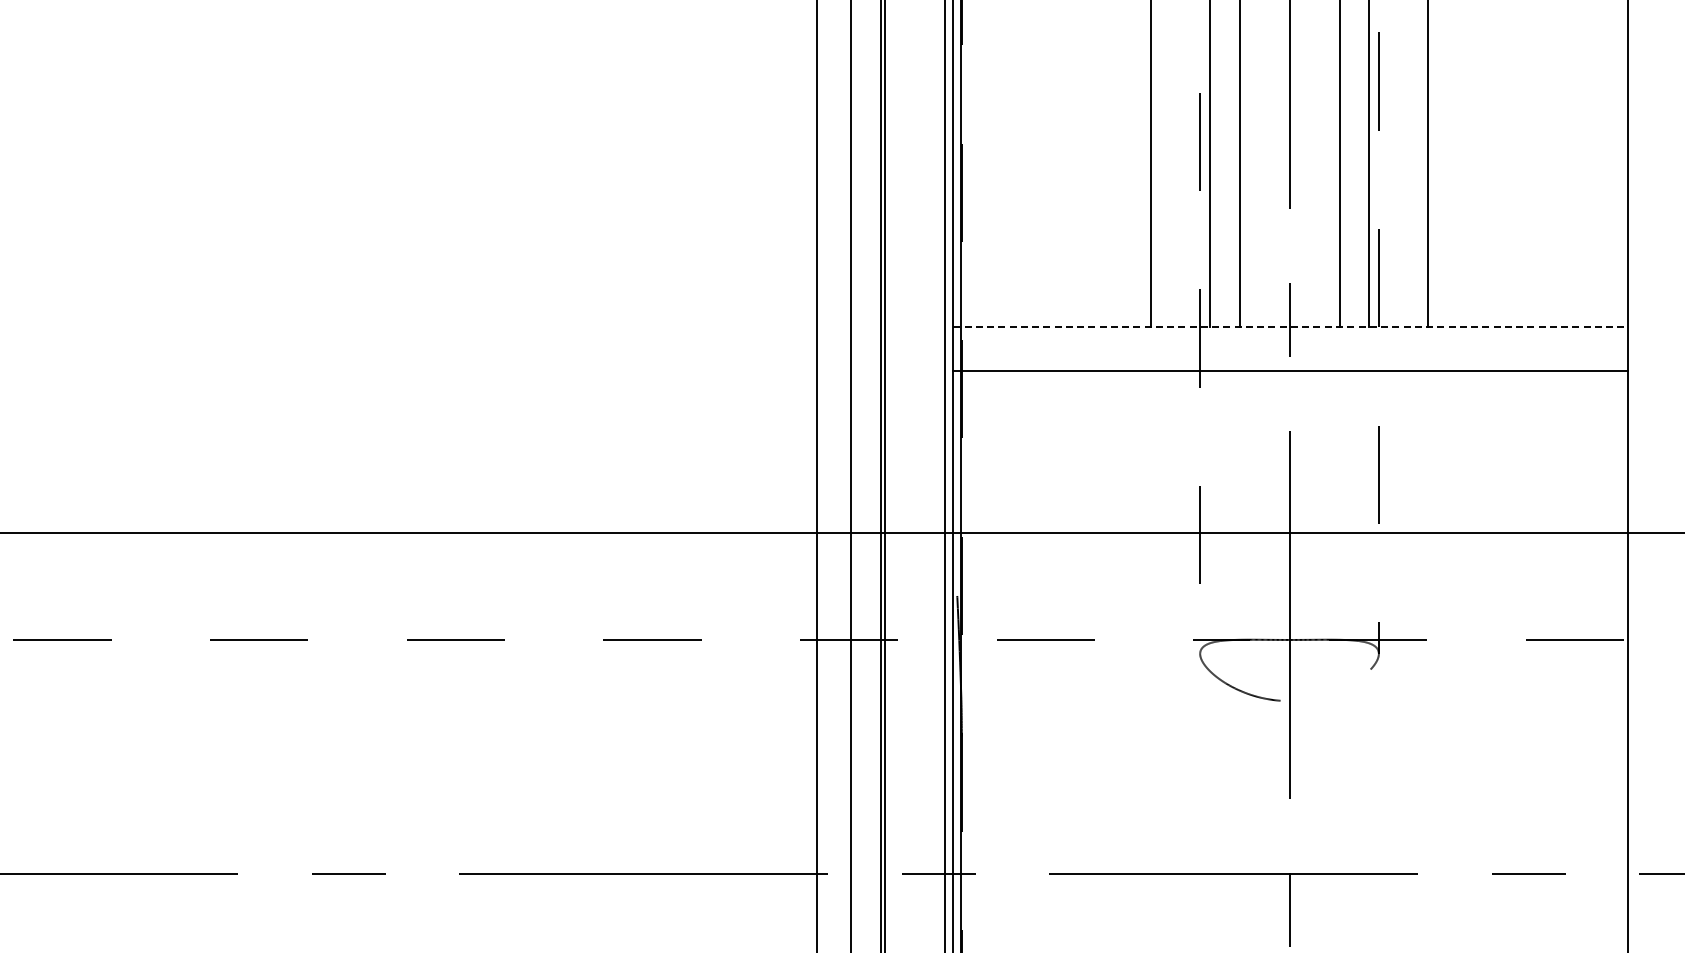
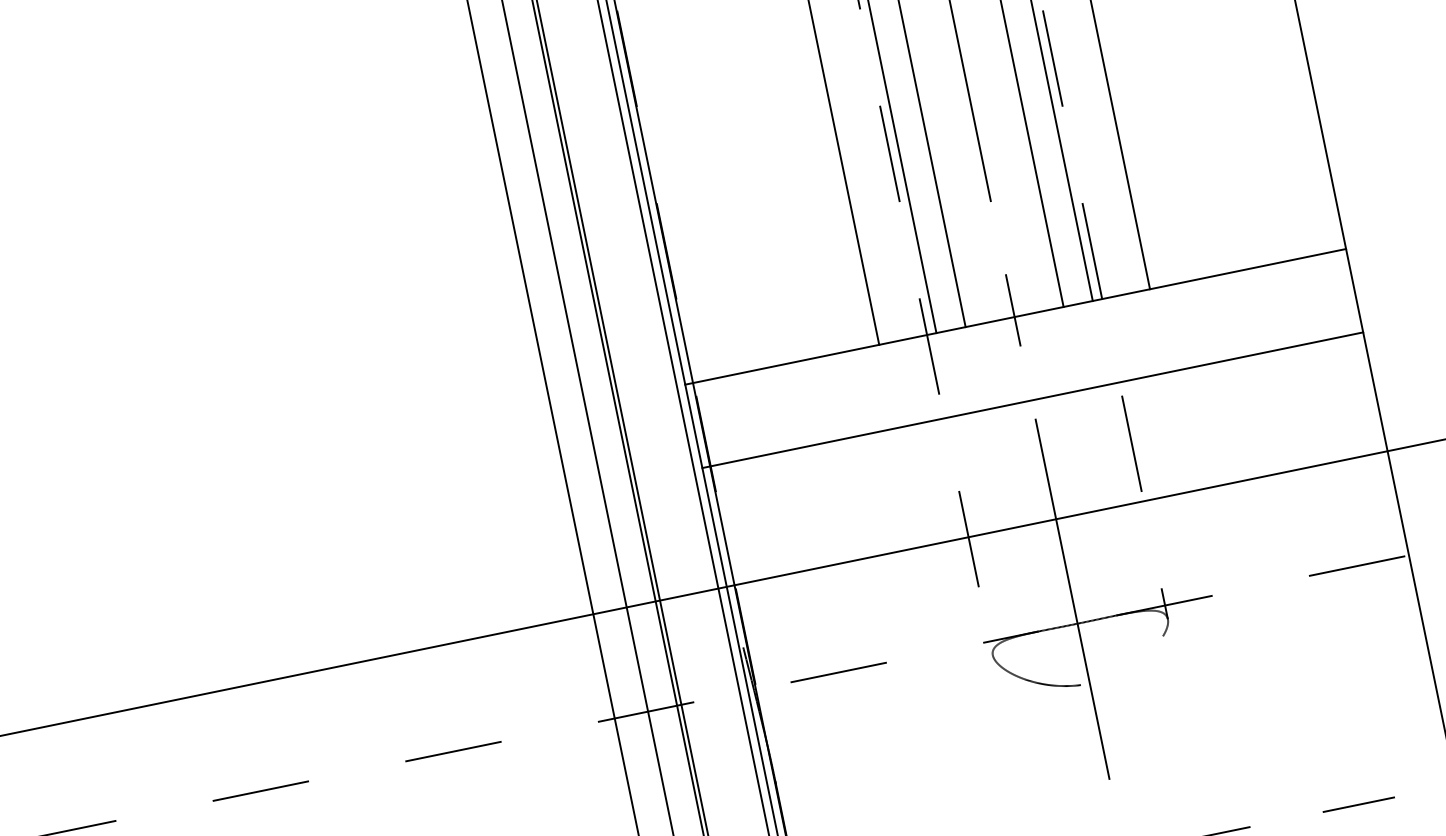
line: (1291, 326) -> (1016, 316), dashed -> solid
line: (1290, 371) -> (1032, 400), moved

